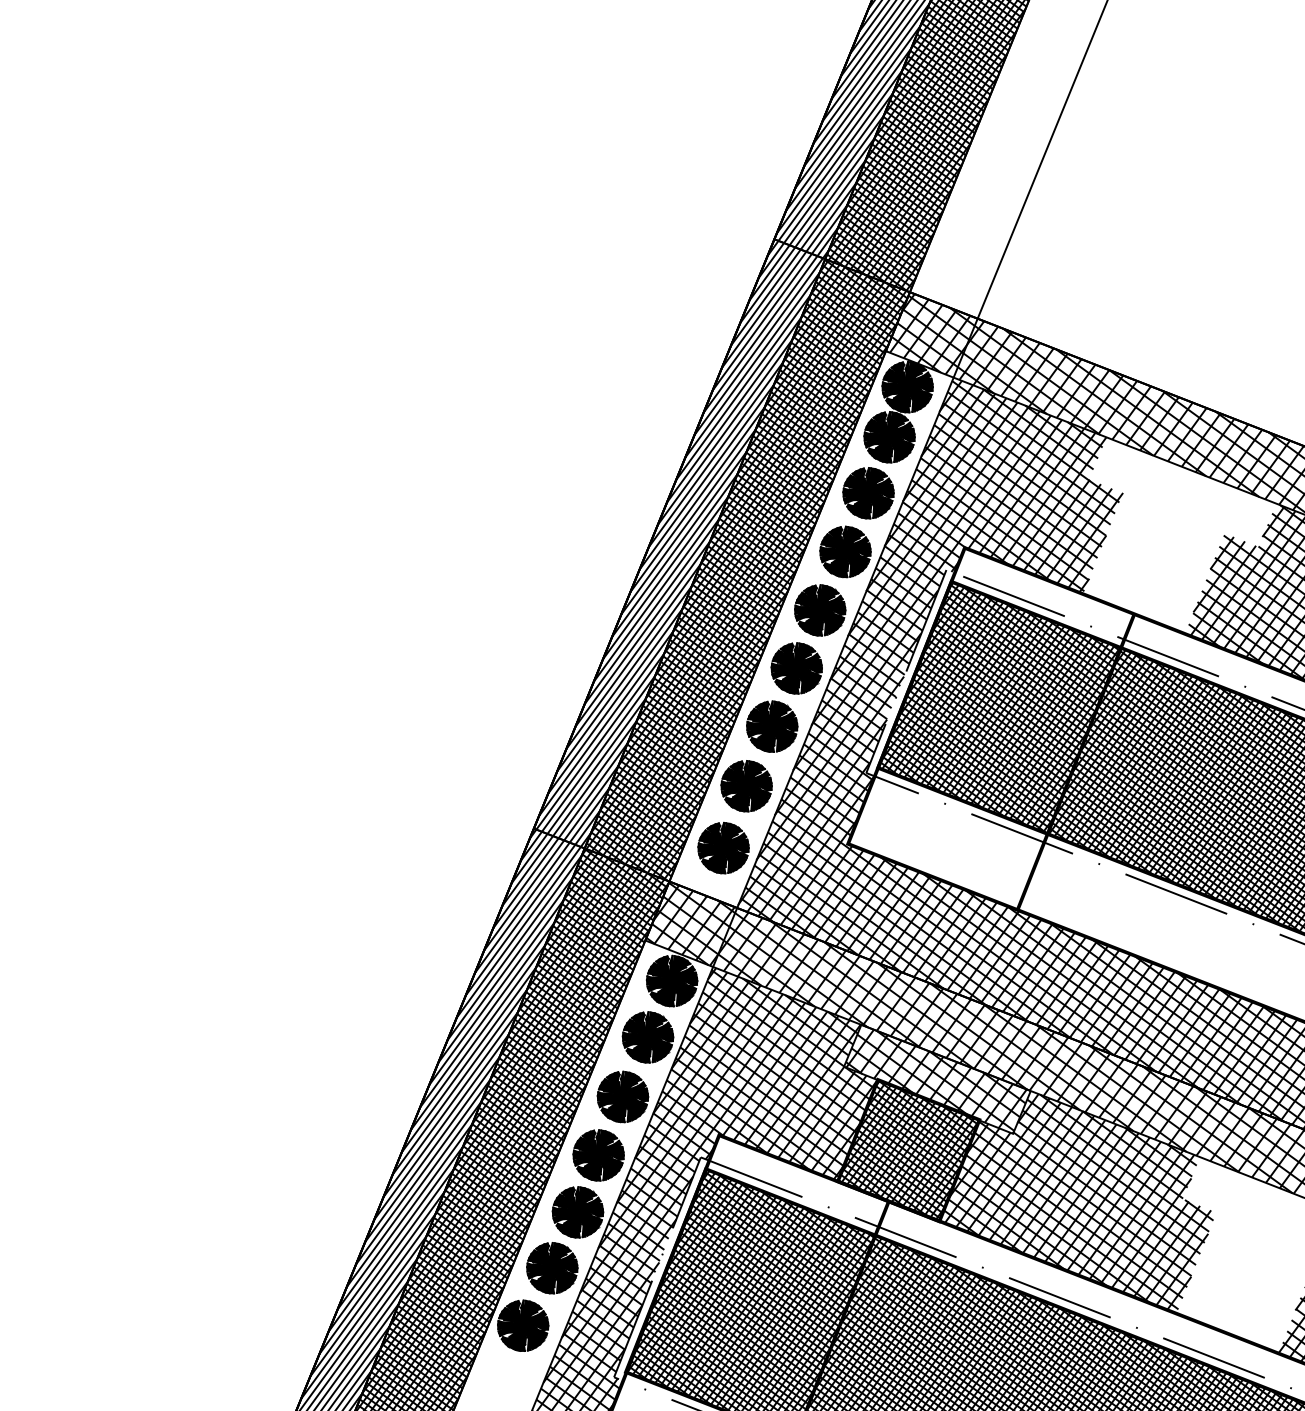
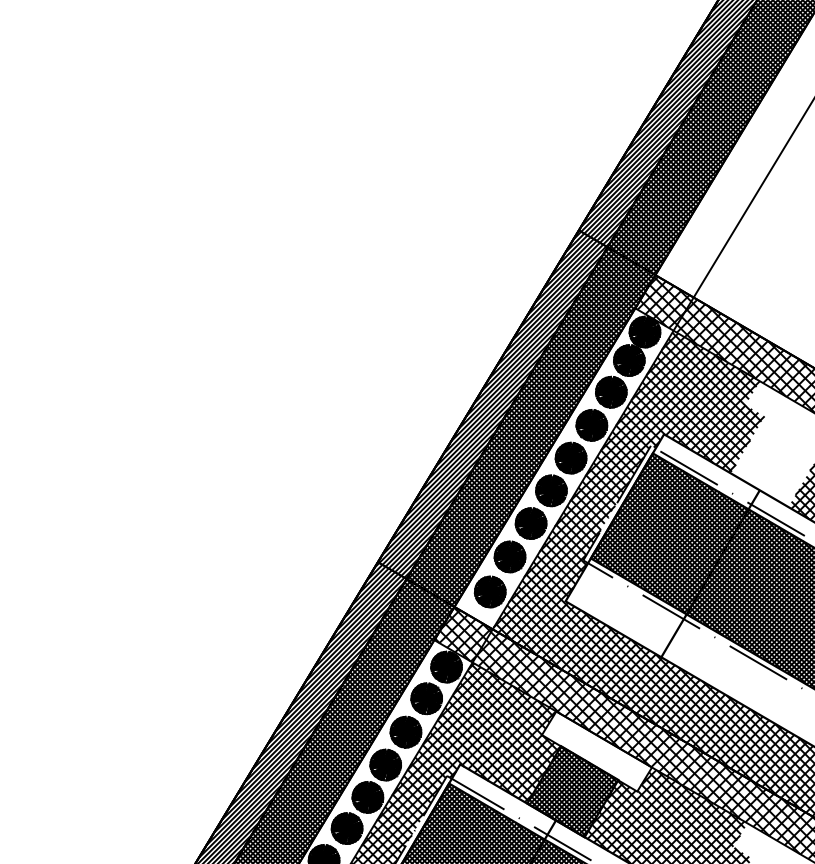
hatch: (937, 1082) -> (596, 753), removed

